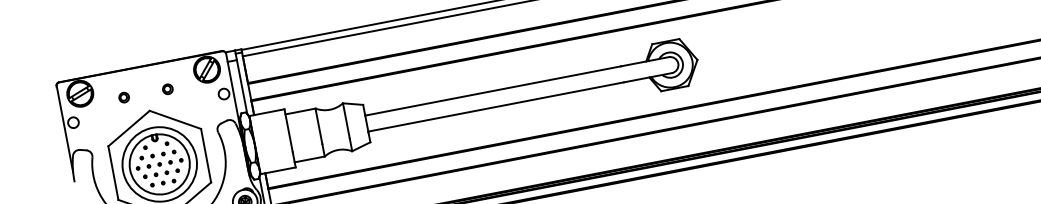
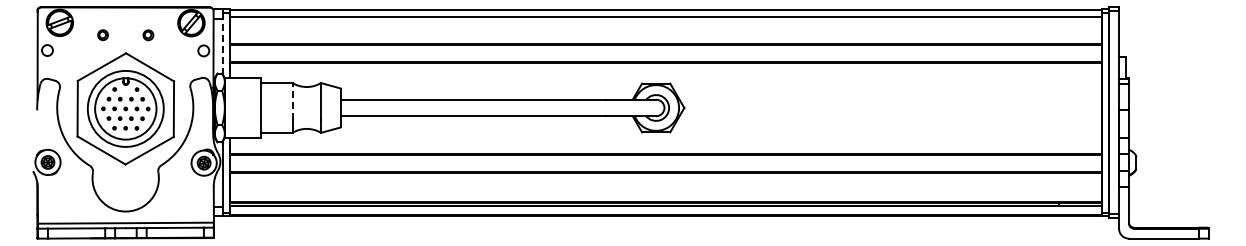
line: (242, 87) -> (223, 47), solid -> dashed
line: (318, 125) -> (292, 100), solid -> dashed

